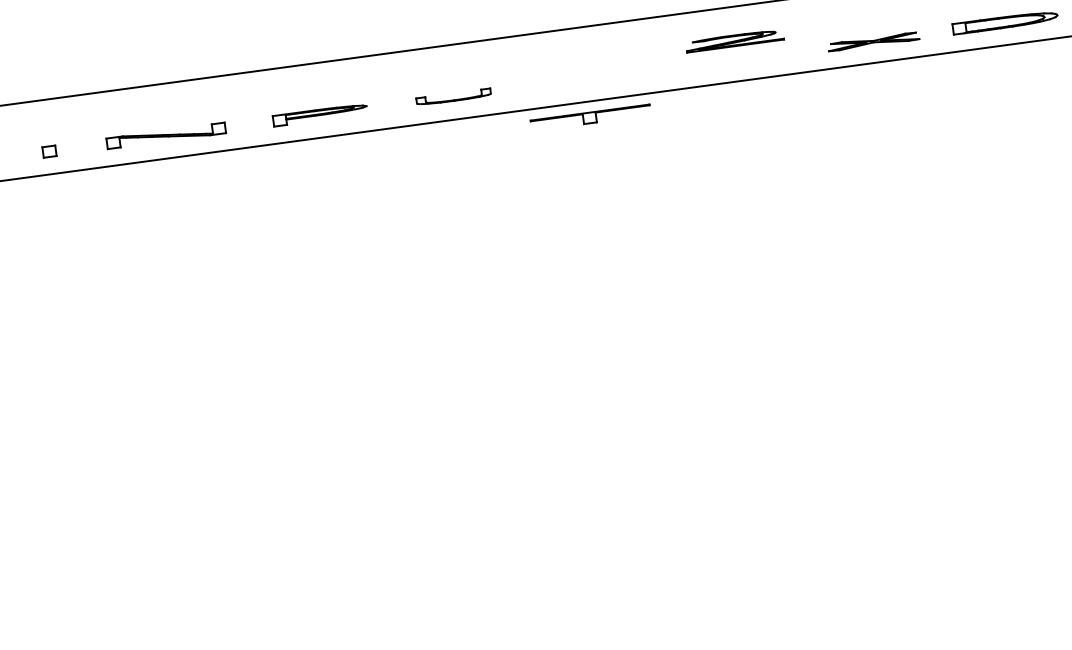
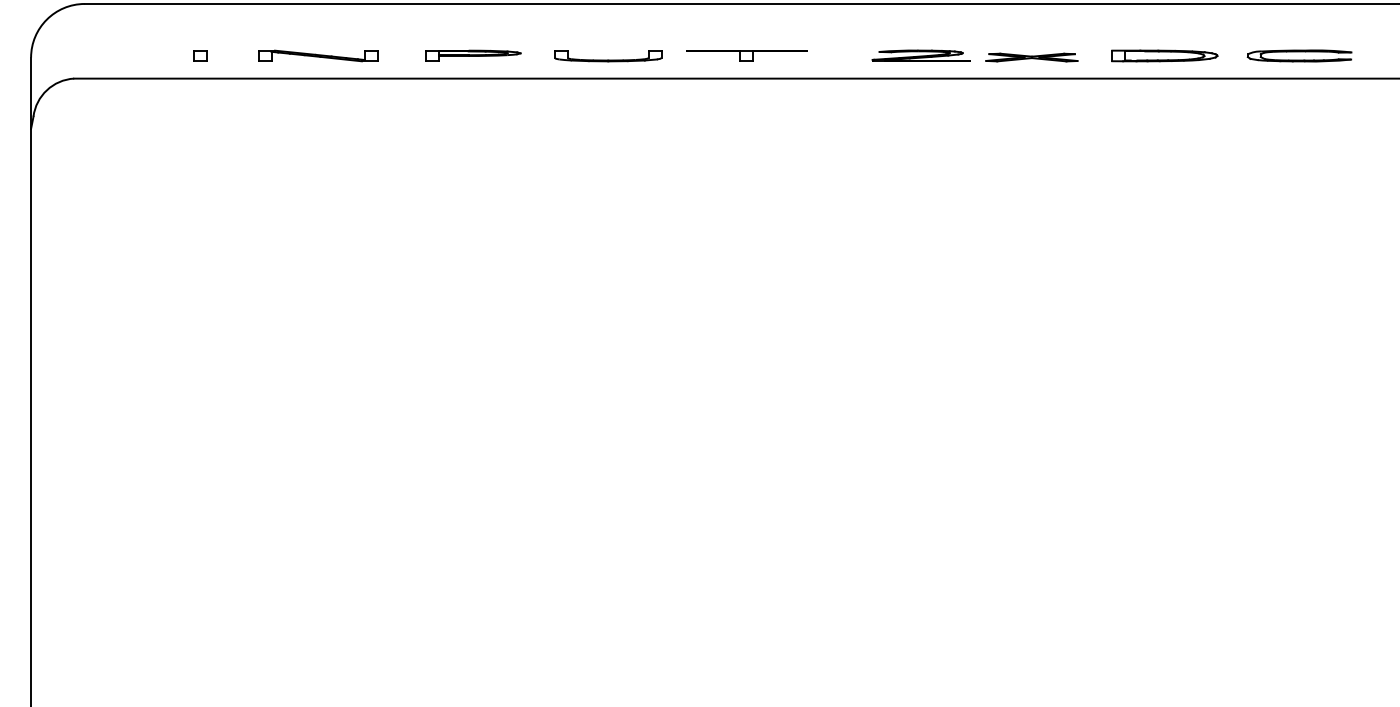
part: (733, 40) -> (920, 55), moved
part: (453, 97) -> (608, 56), size x1.43
part: (589, 117) -> (746, 55), moved

